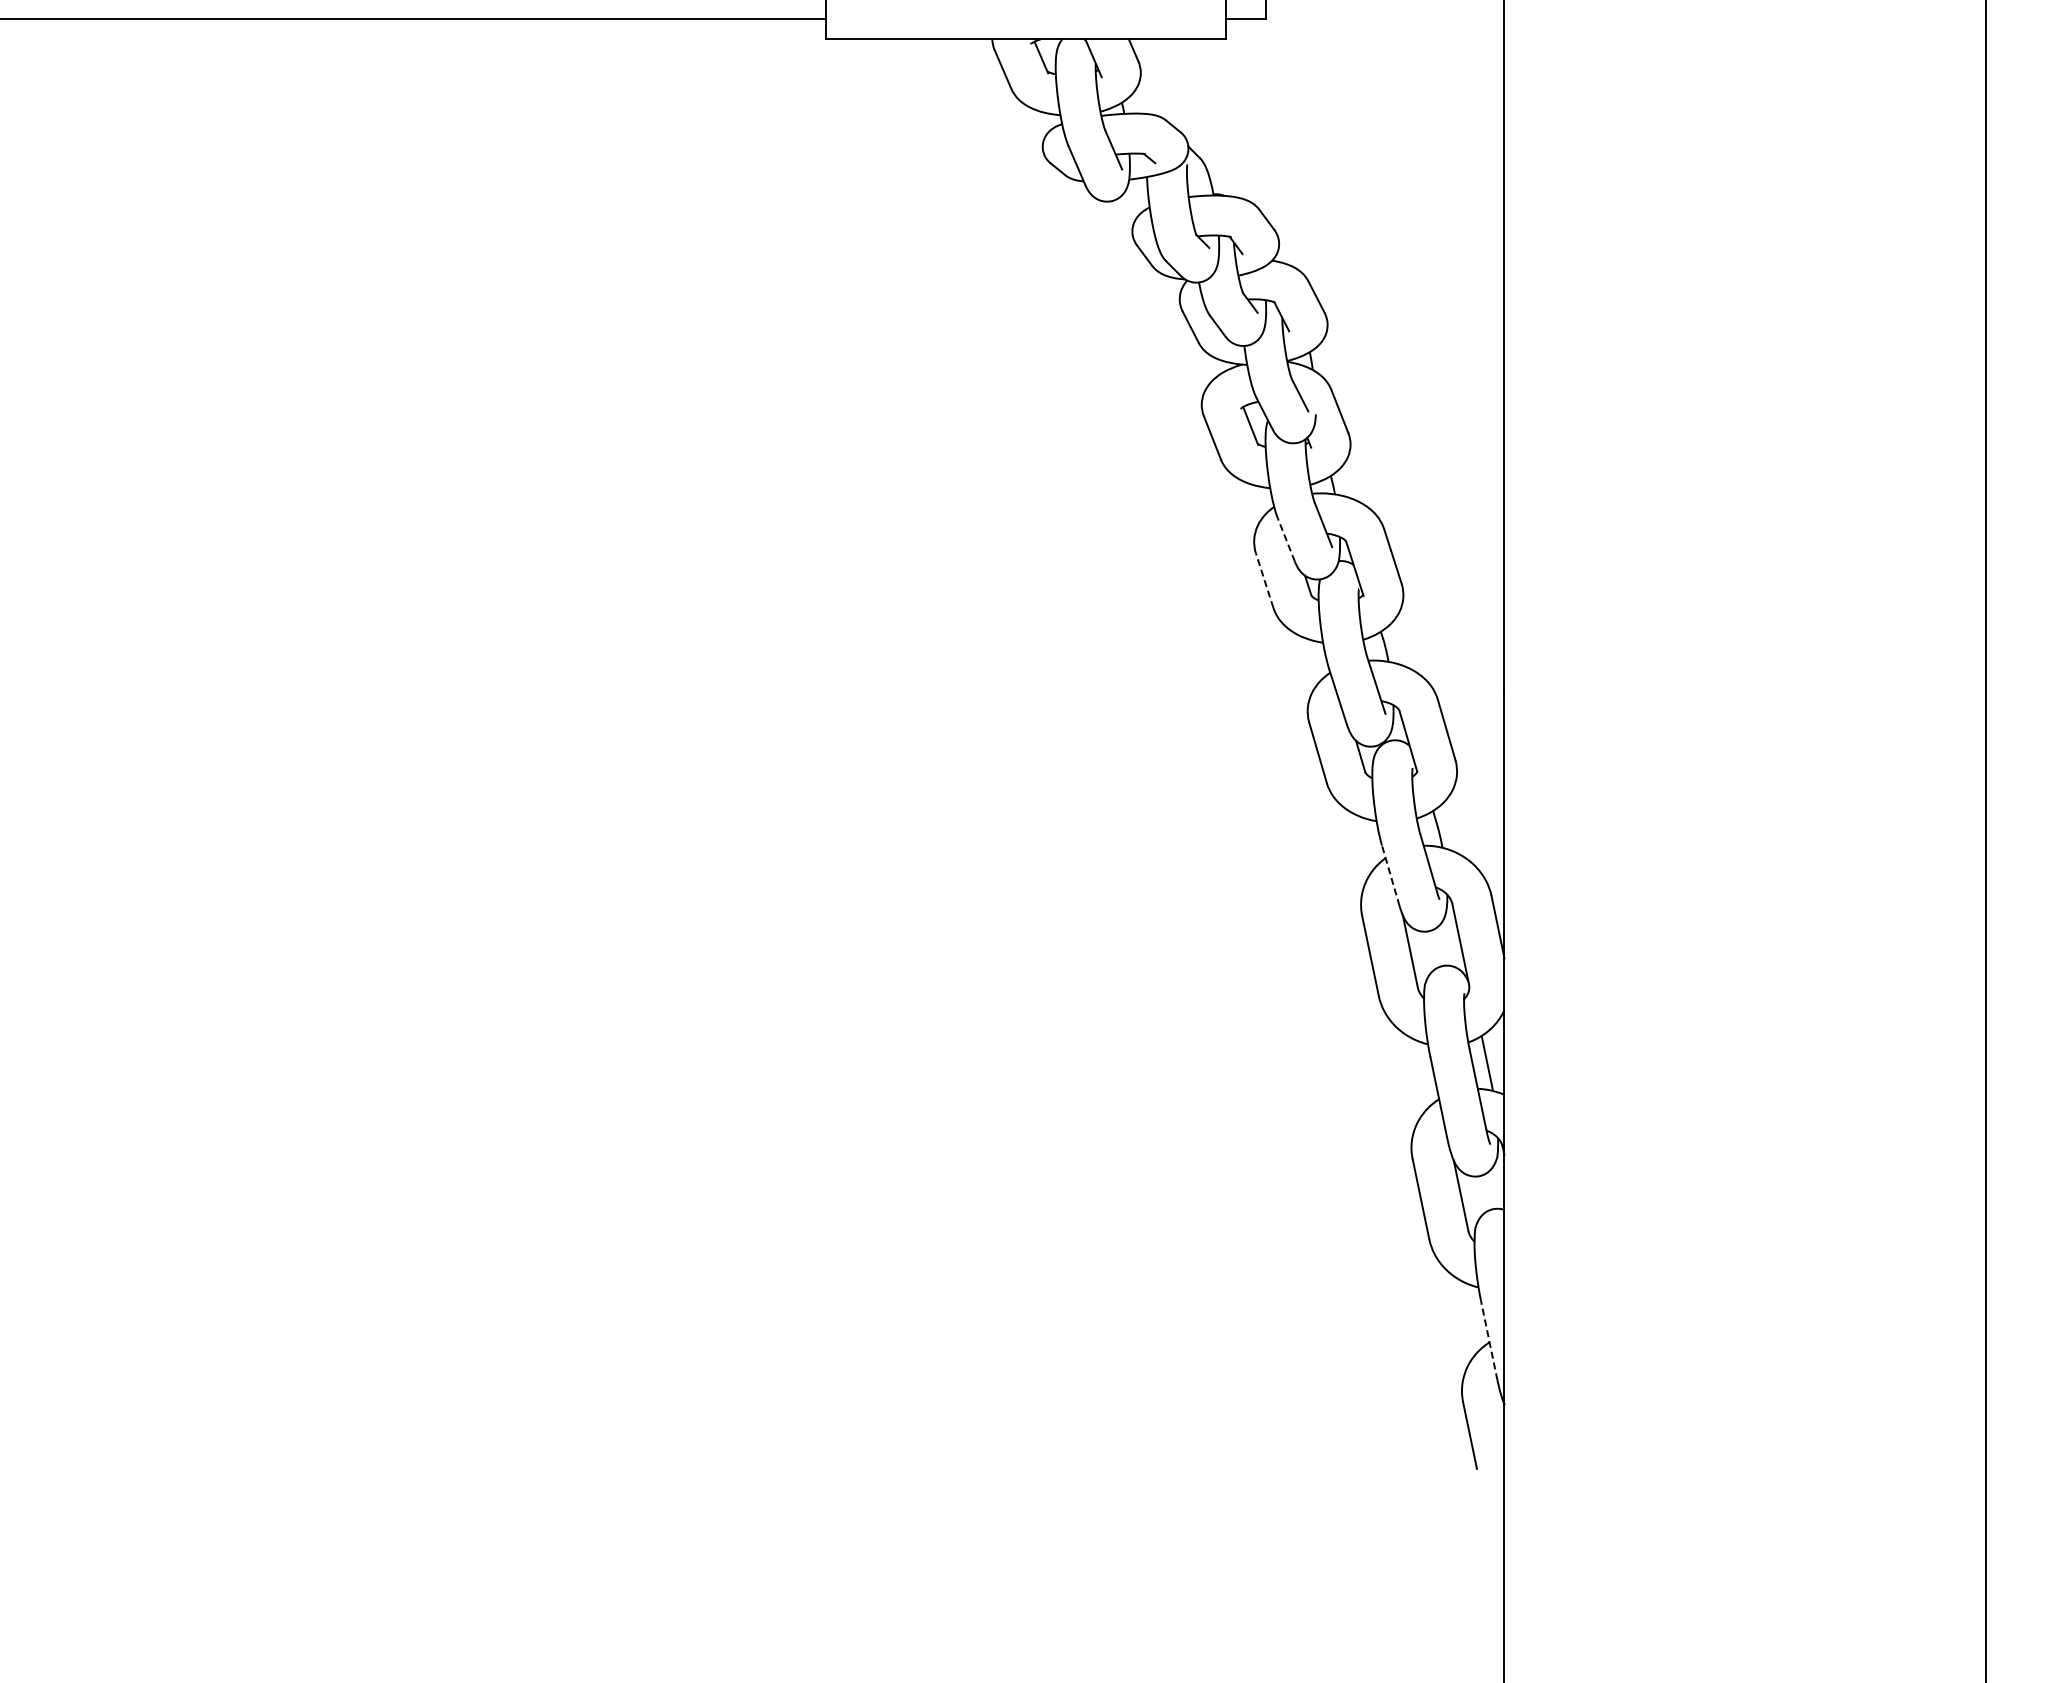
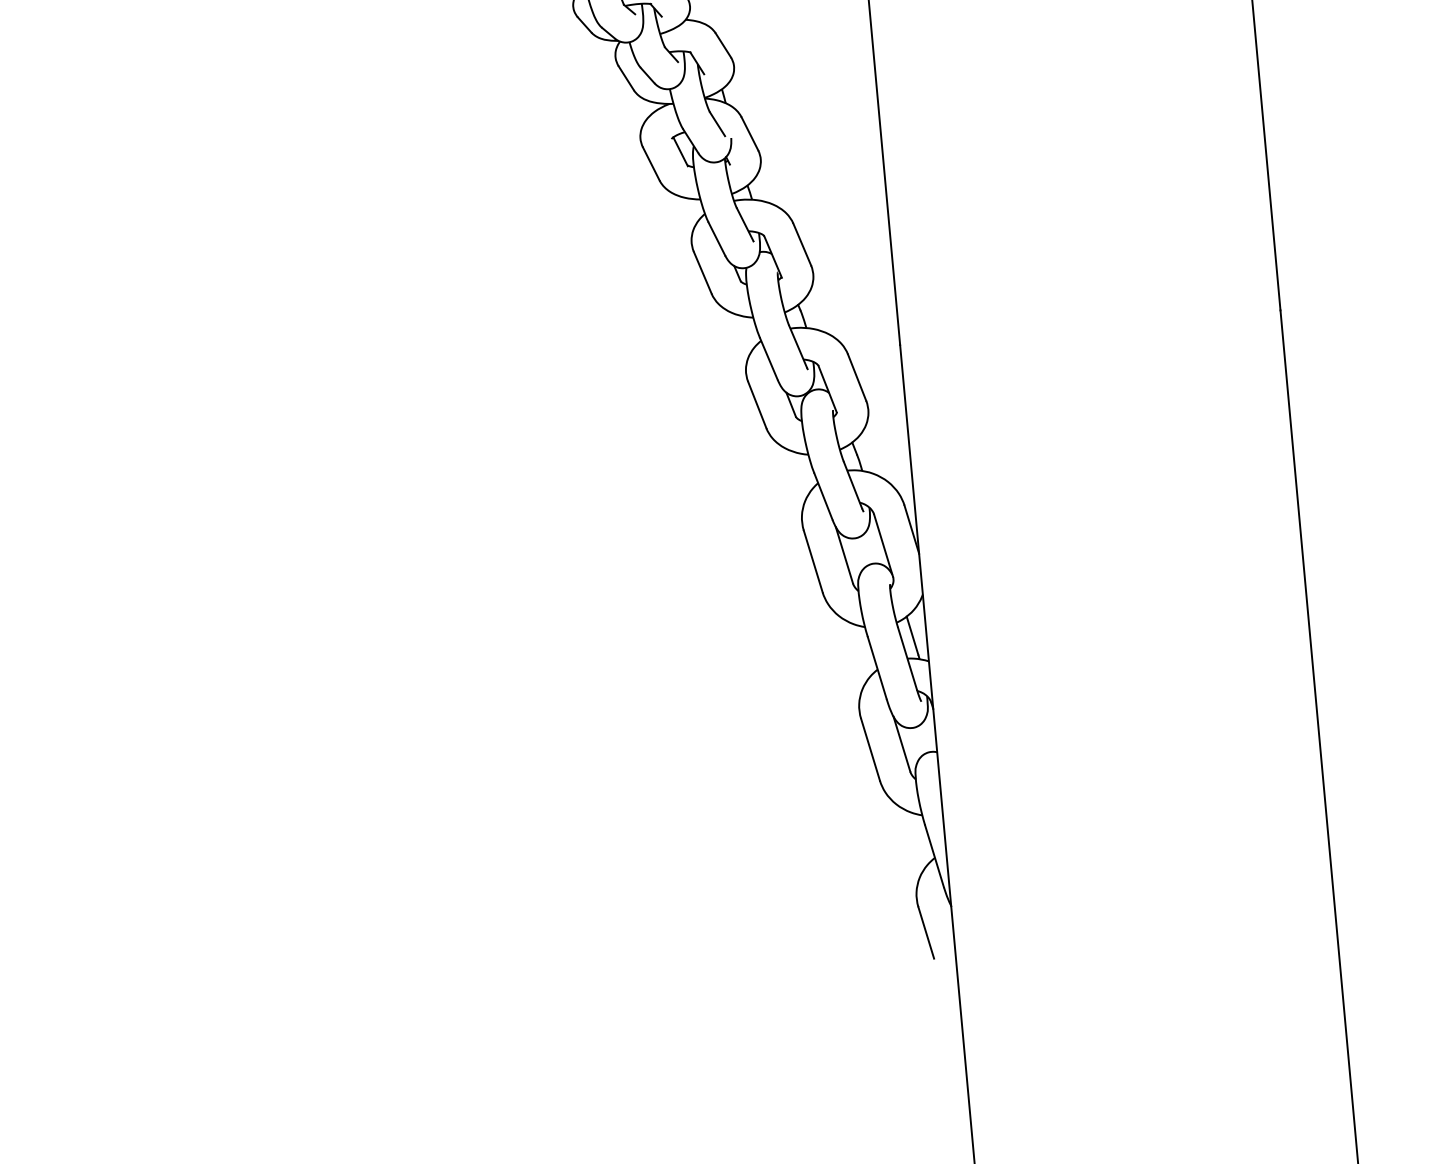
line: (1286, 539) -> (717, 238), dashed -> solid
line: (1264, 580) -> (702, 272), dashed -> solid
line: (1390, 875) -> (823, 496), dashed -> solid
line: (1489, 1340) -> (934, 856), dashed -> solid

